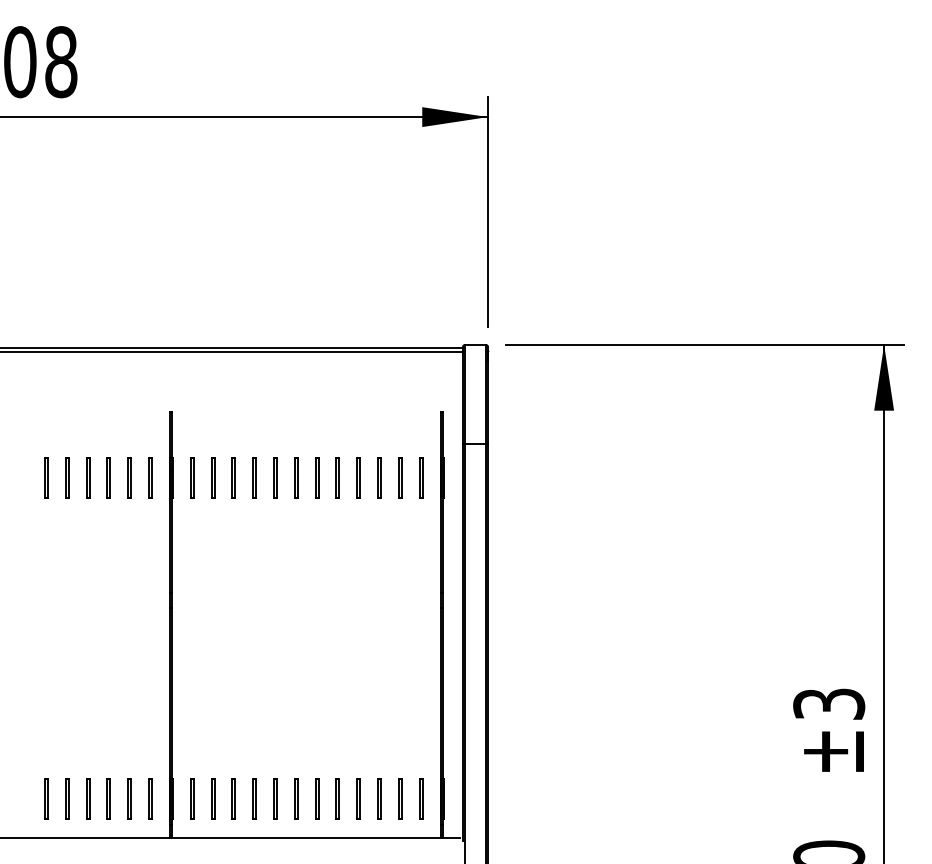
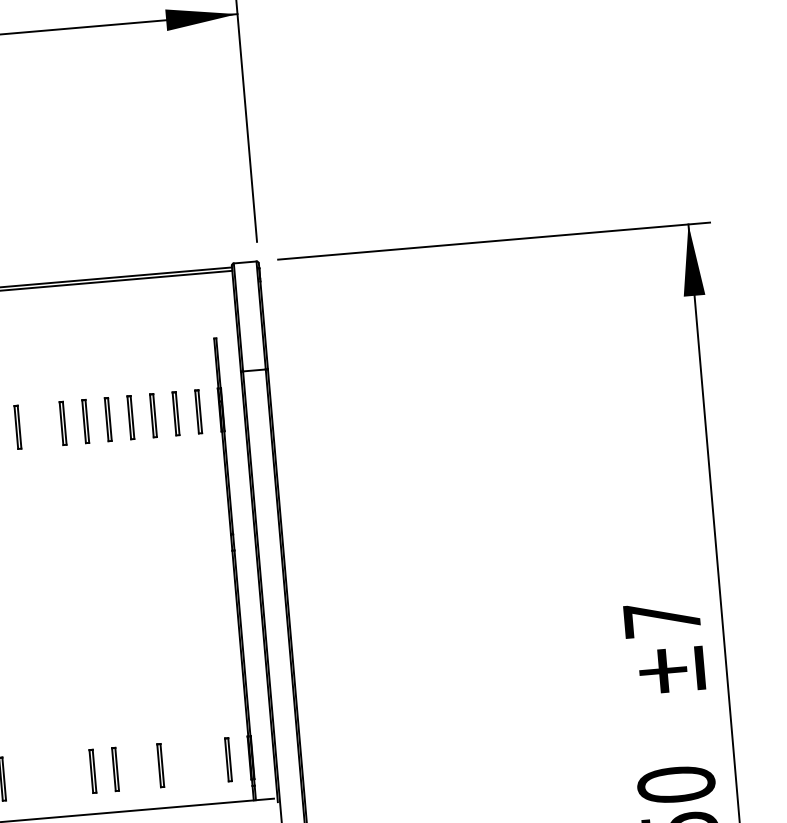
line: (274, 477) -> (39, 424), removed
text: (829, 703) -> (662, 618), ±3 -> ±7
line: (232, 798) -> (23, 777), removed
line: (253, 798) -> (46, 775), removed
line: (274, 798) -> (69, 773), removed
line: (336, 798) -> (136, 767), removed
line: (378, 798) -> (182, 763), removed
line: (399, 798) -> (204, 761), removed

